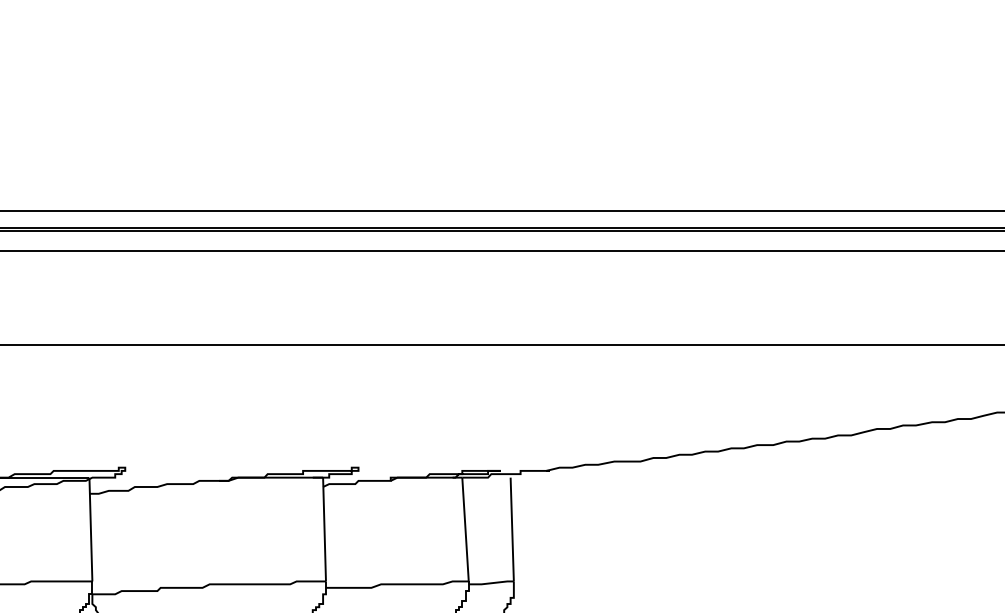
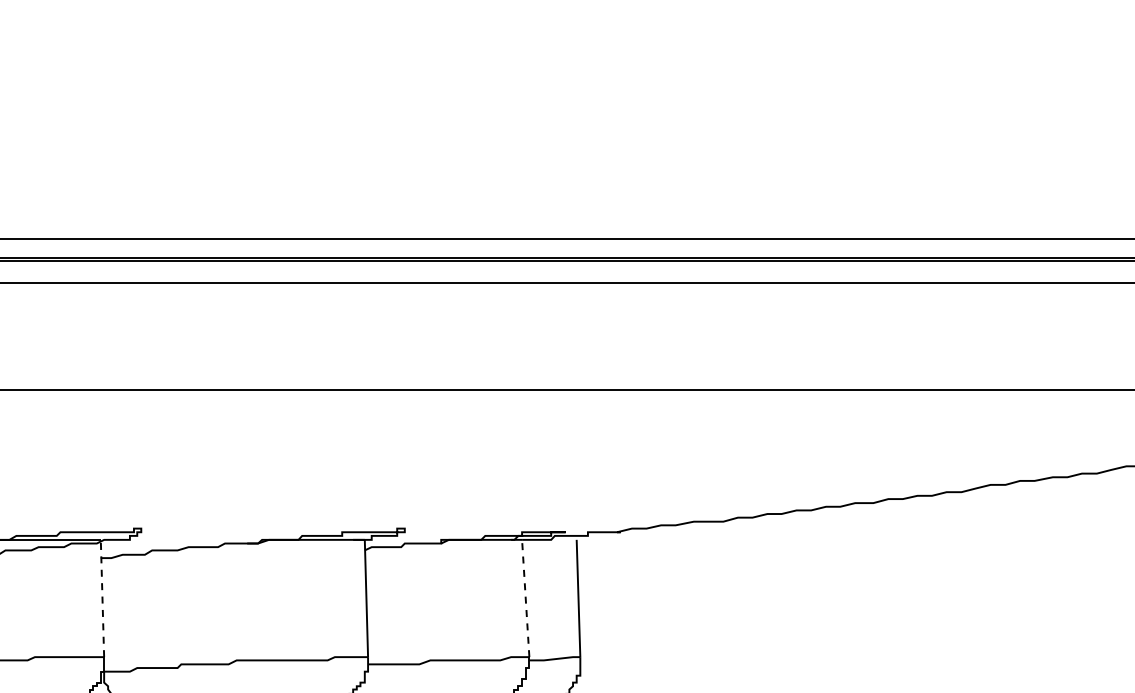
line: (90, 529) -> (102, 598), solid -> dashed
line: (465, 529) -> (525, 598), solid -> dashed

